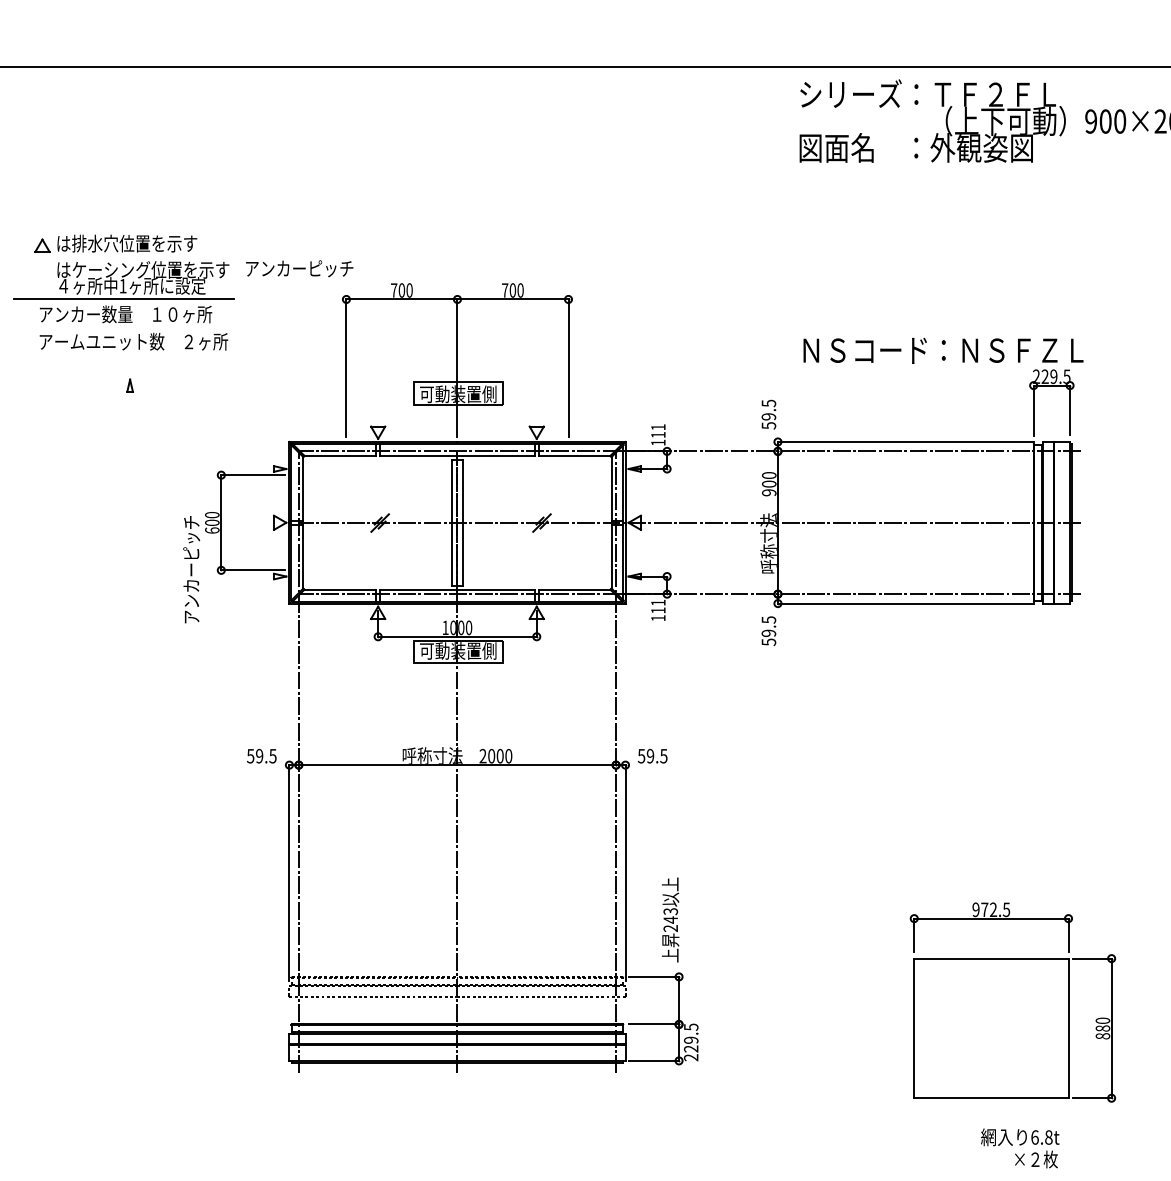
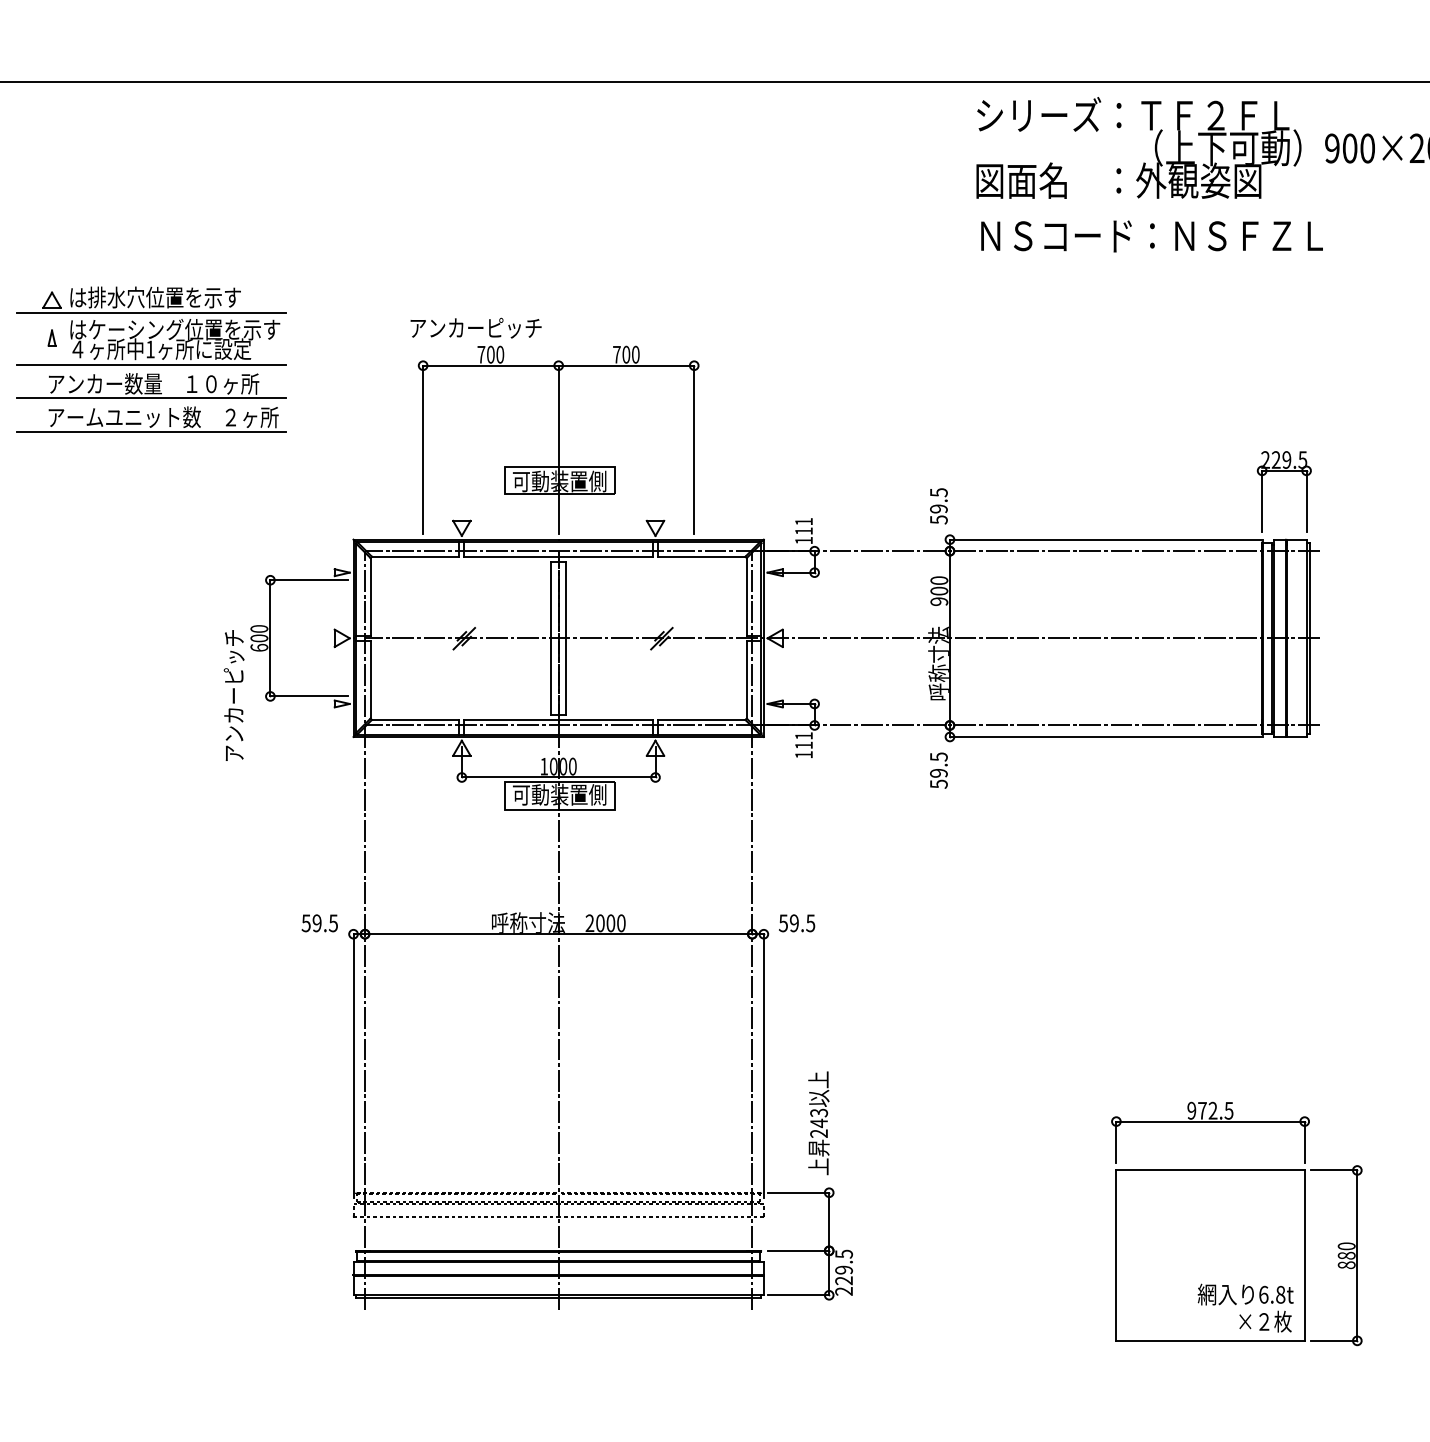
line: (123, 256) -> (151, 313), added
text: (299, 268) -> (475, 327), moved
line: (123, 326) -> (151, 398), added
text: (943, 350) -> (1151, 236), moved
line: (123, 353) -> (151, 431), added
part: (129, 385) -> (51, 337), moved
text: (1020, 1147) -> (1245, 1307), moved

